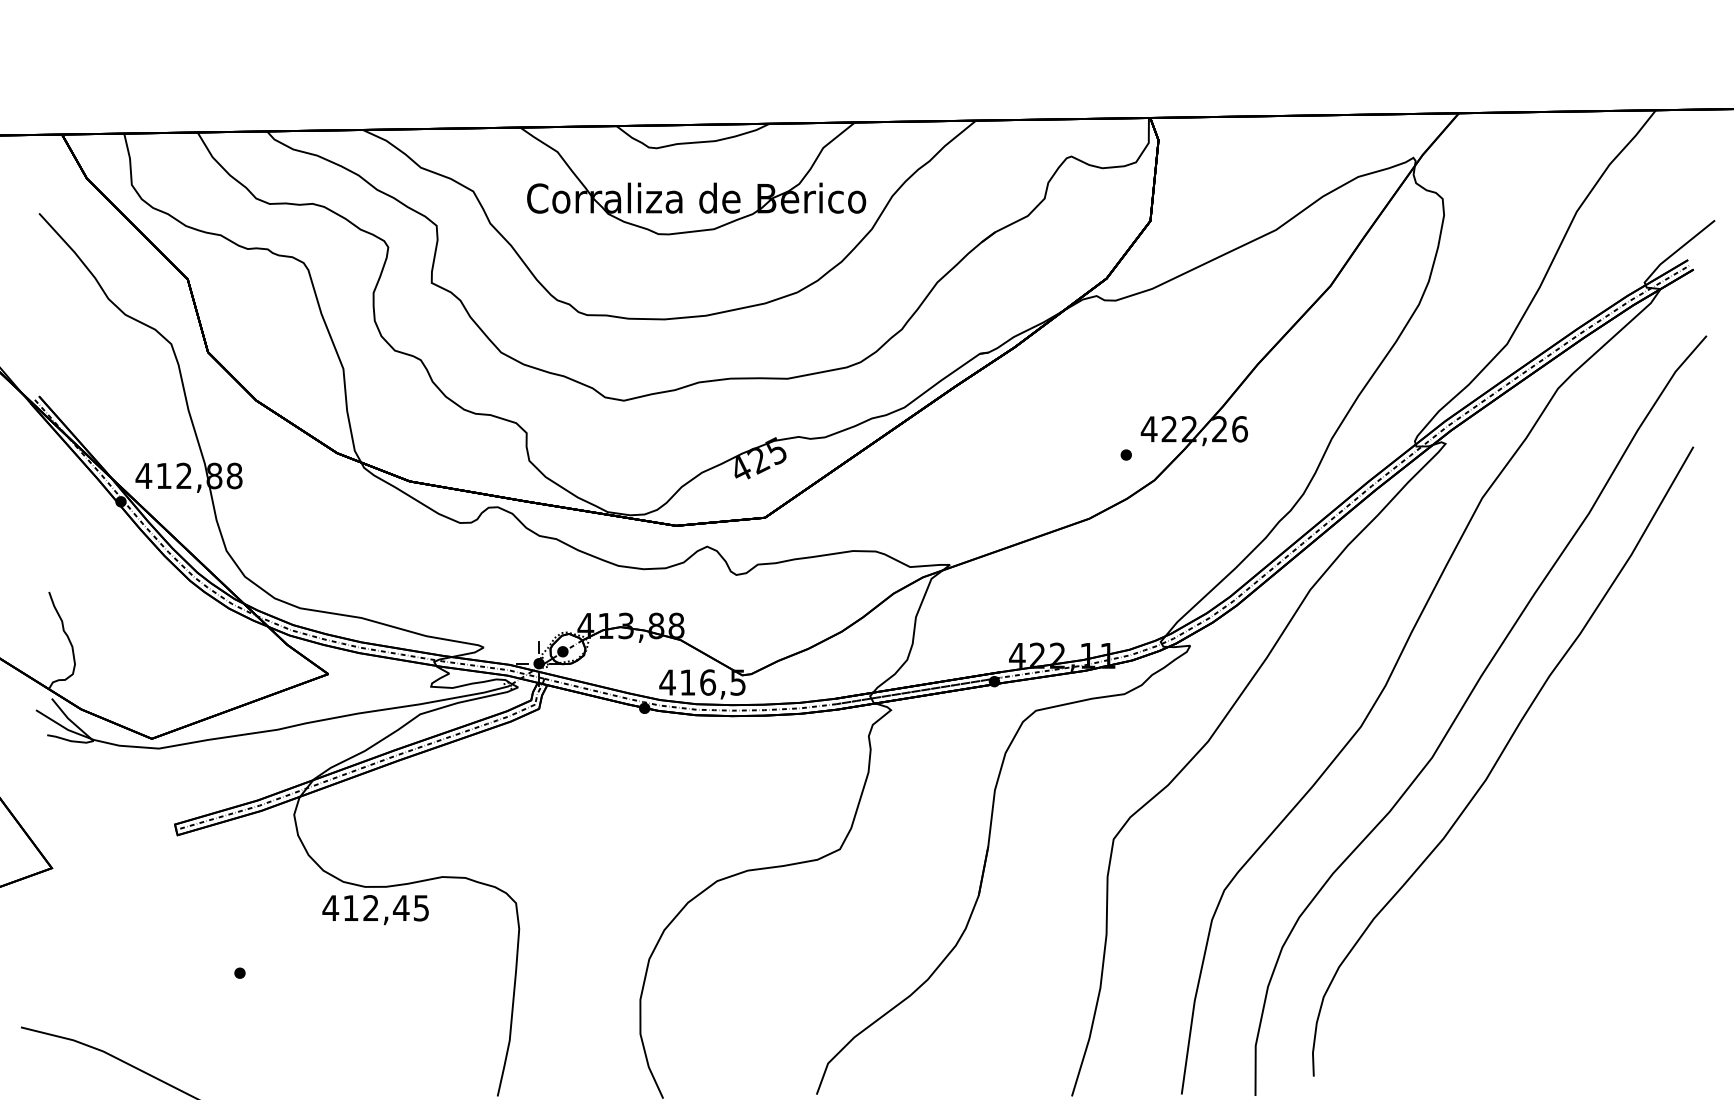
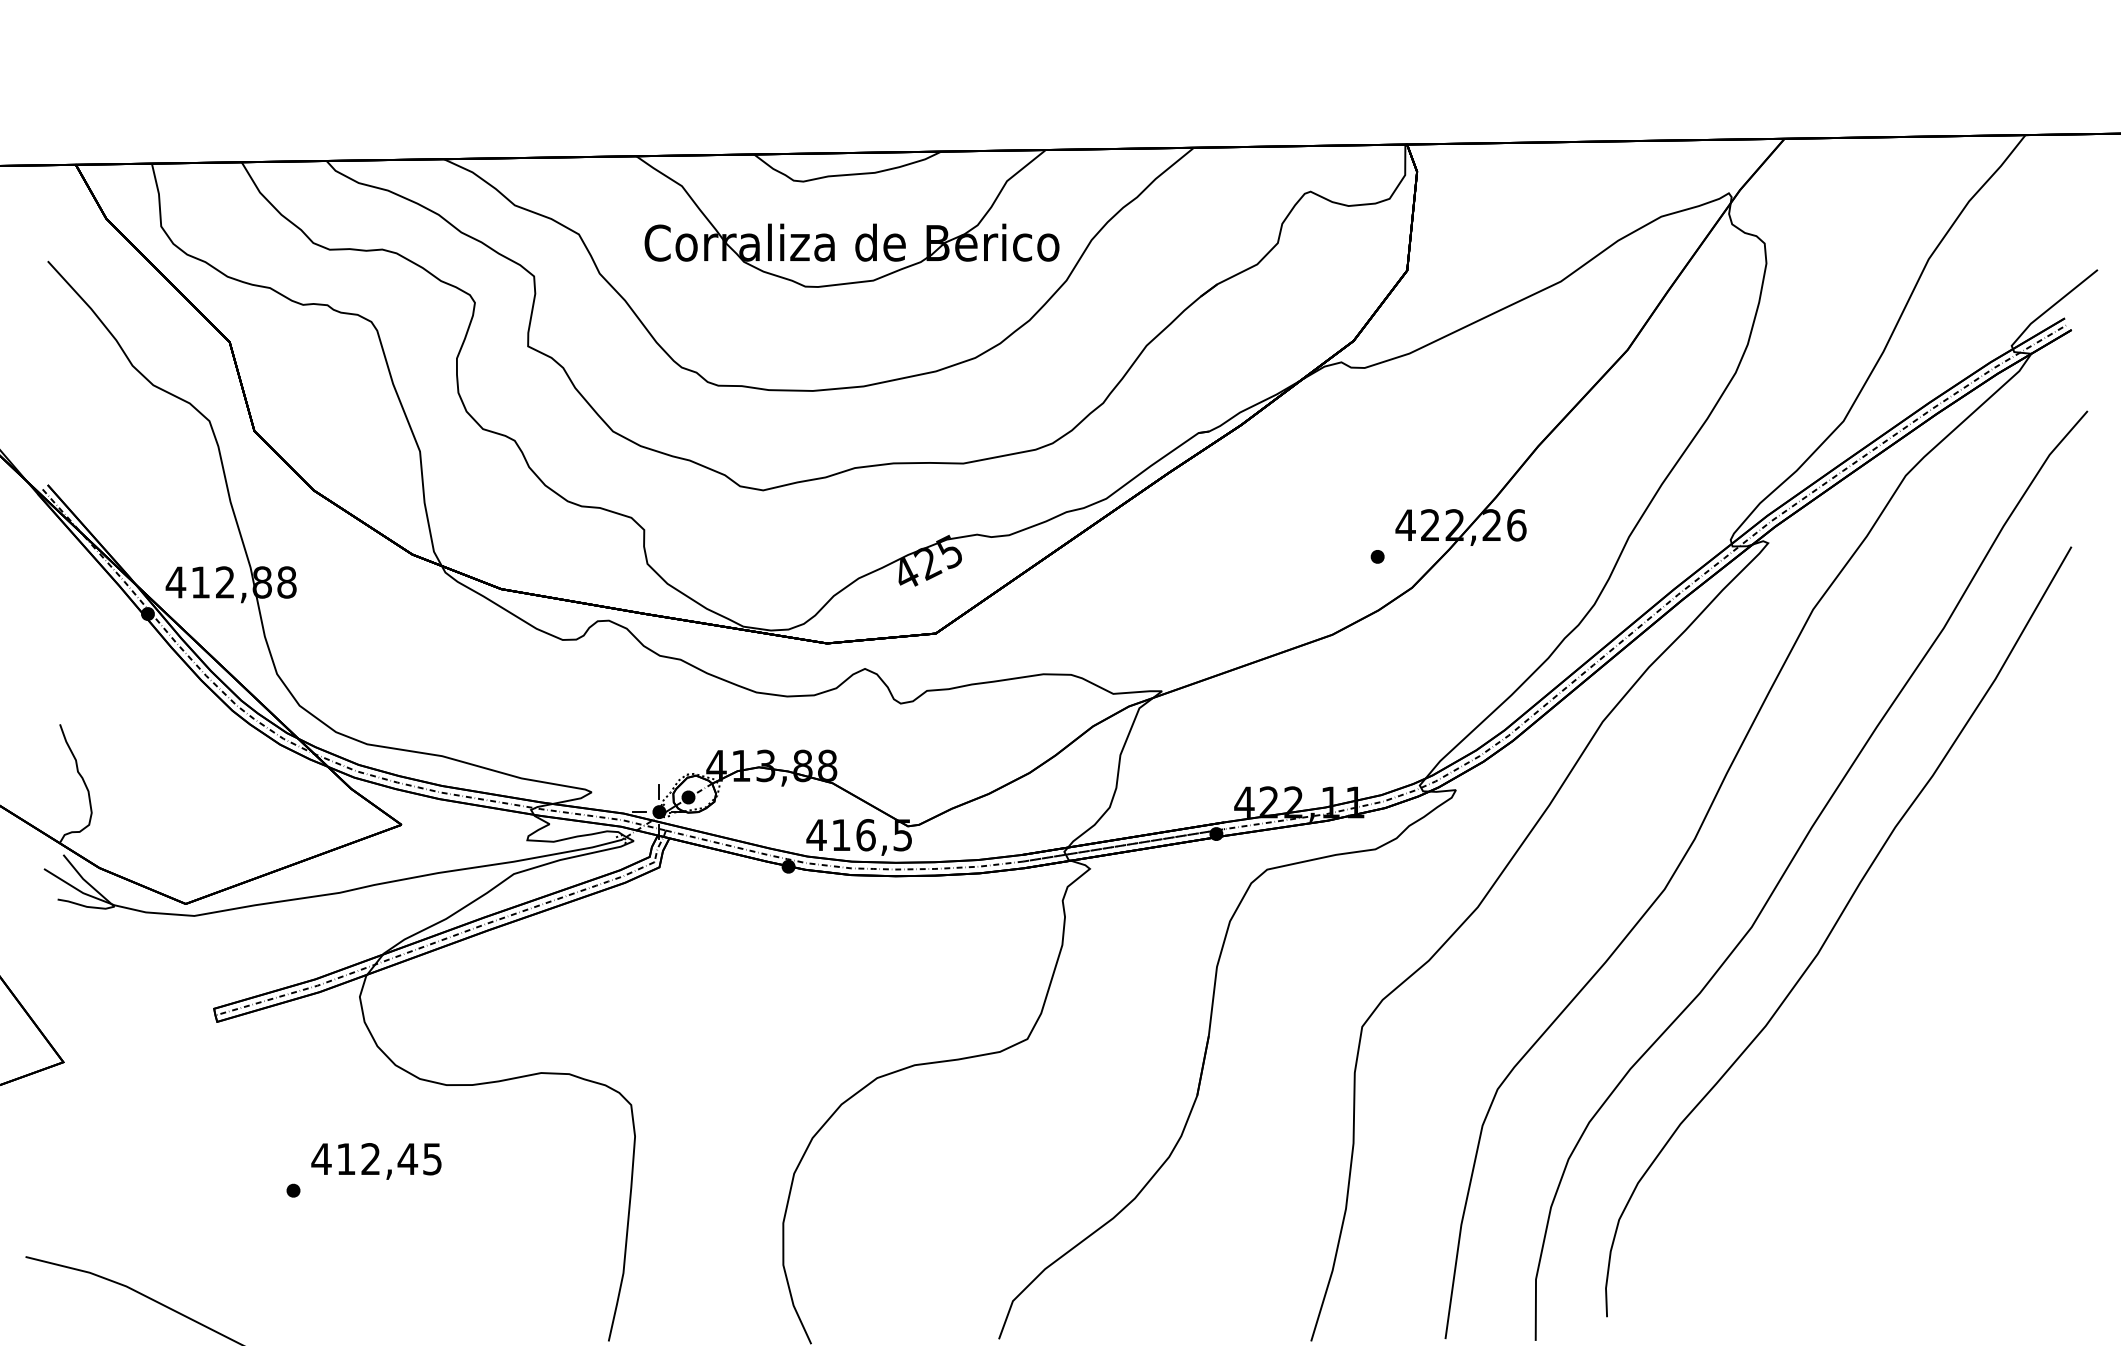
text: (375, 910) -> (376, 1161), moved

